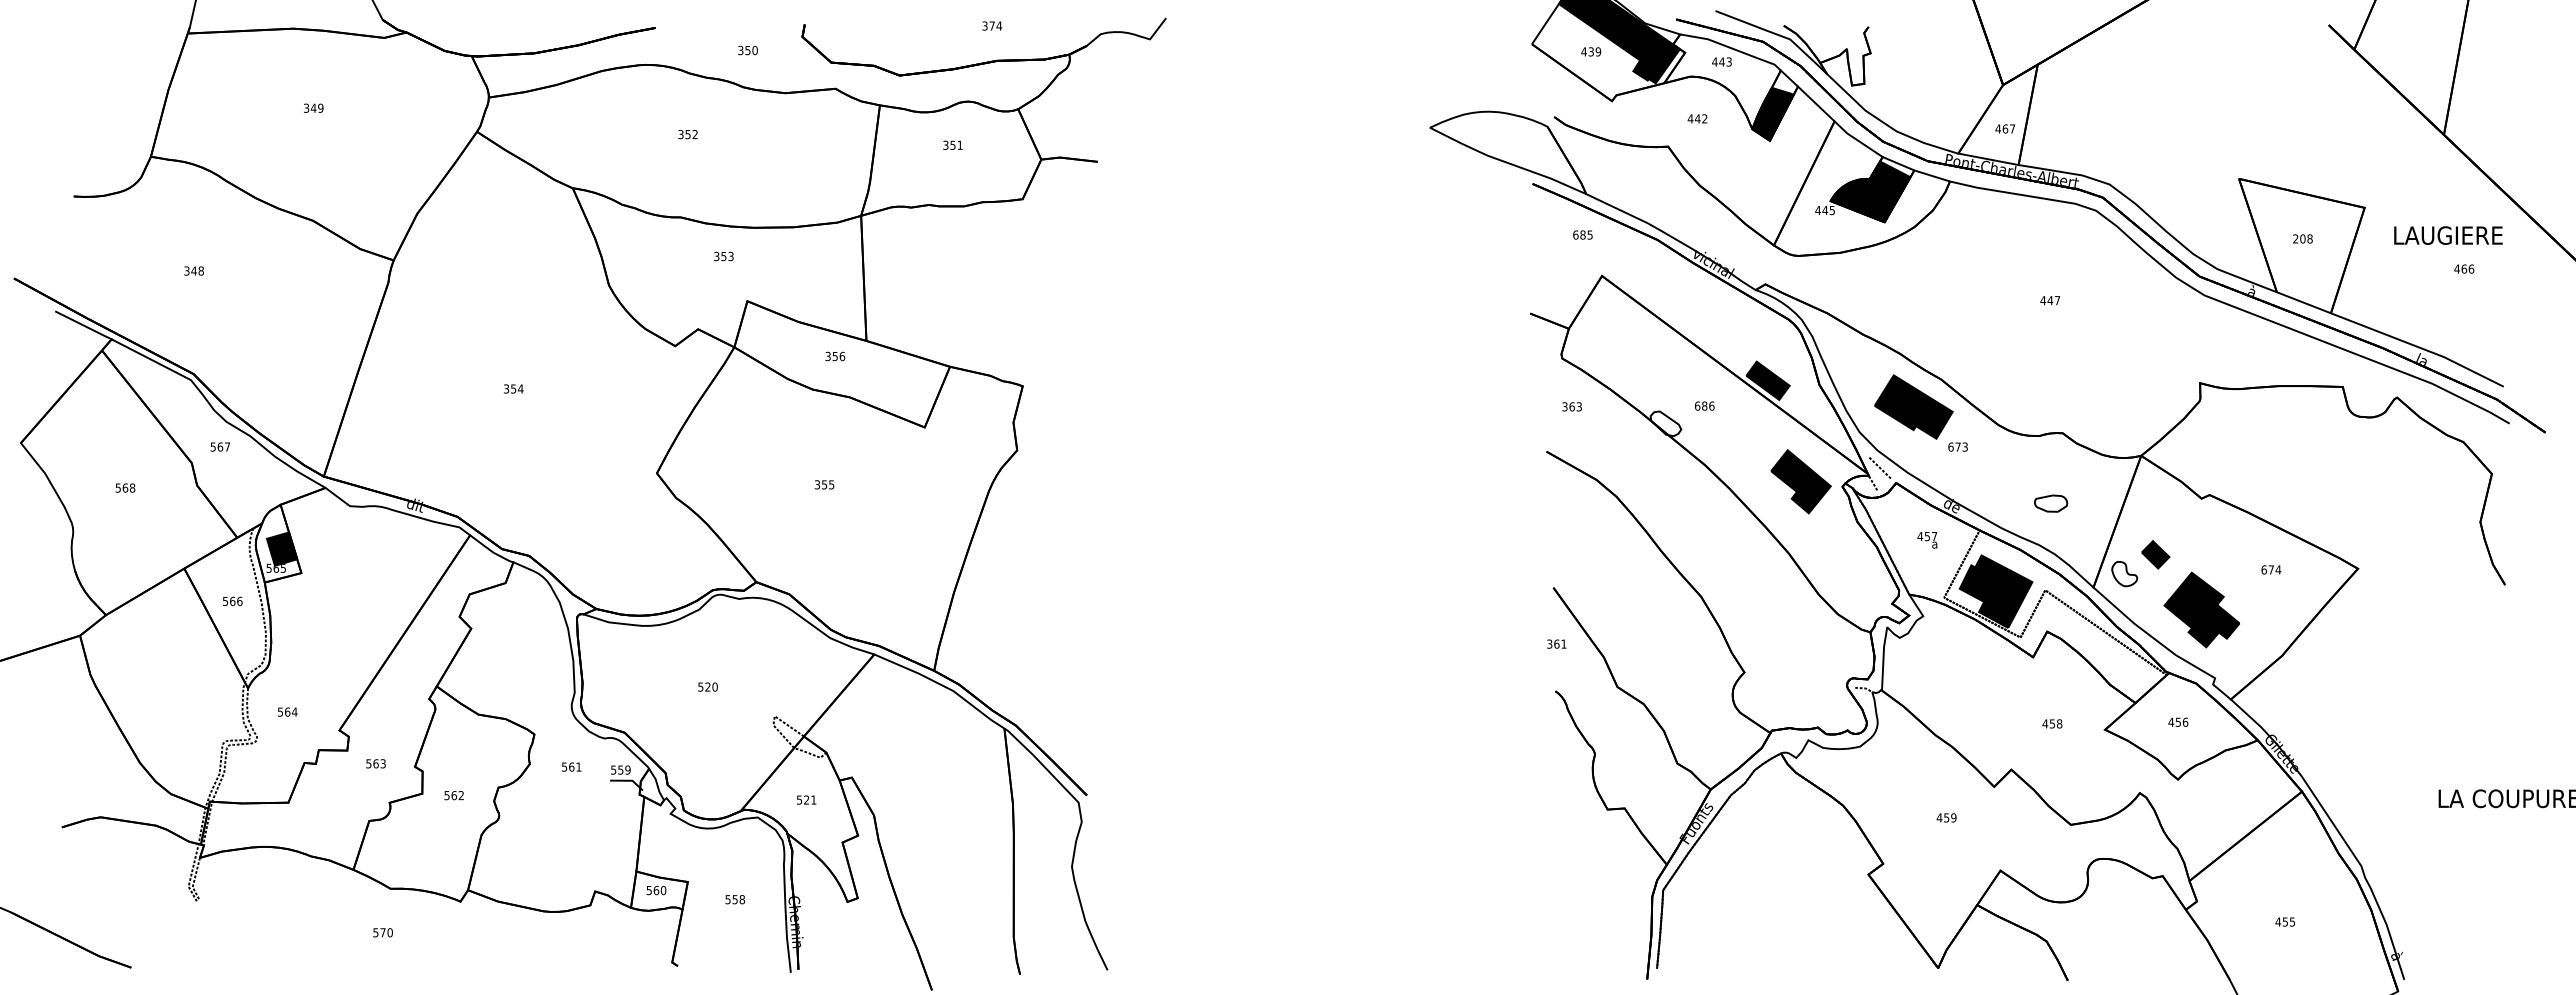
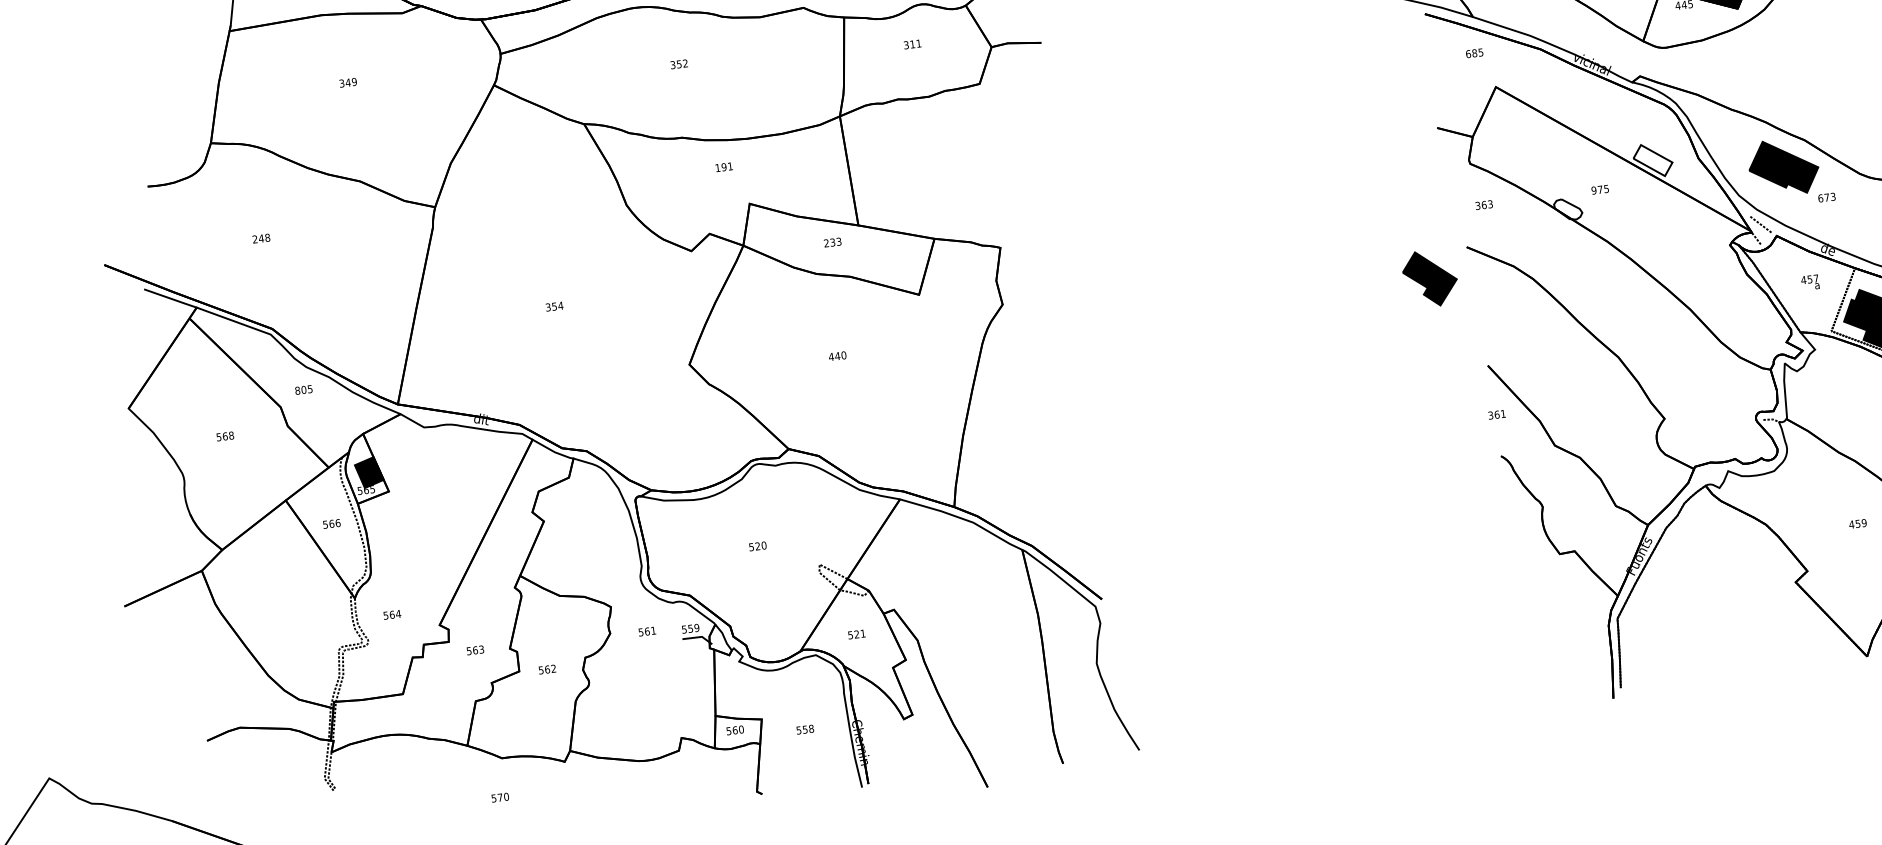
text: (952, 144) -> (912, 43), 351 -> 311
text: (723, 256) -> (723, 167), 353 -> 191
text: (186, 271) -> (254, 239), 348 -> 248
text: (835, 356) -> (833, 242), 356 -> 233
fill: (1767, 380) -> (1652, 160), removed
text: (1704, 405) -> (1600, 189), 686 -> 975
text: (220, 446) -> (303, 389), 567 -> 805
part: (1800, 481) -> (1429, 278), moved
text: (824, 484) -> (837, 355), 355 -> 440

